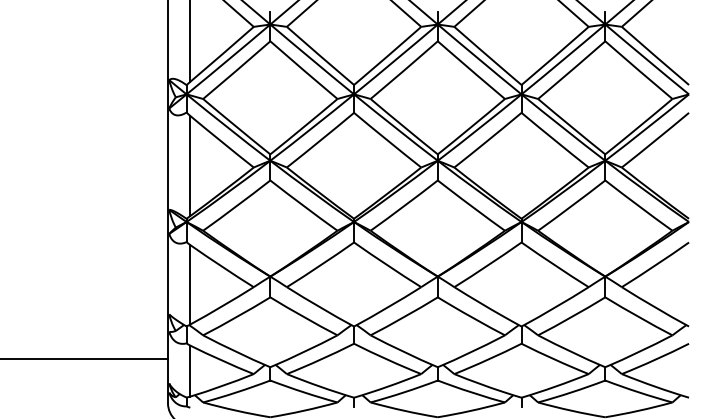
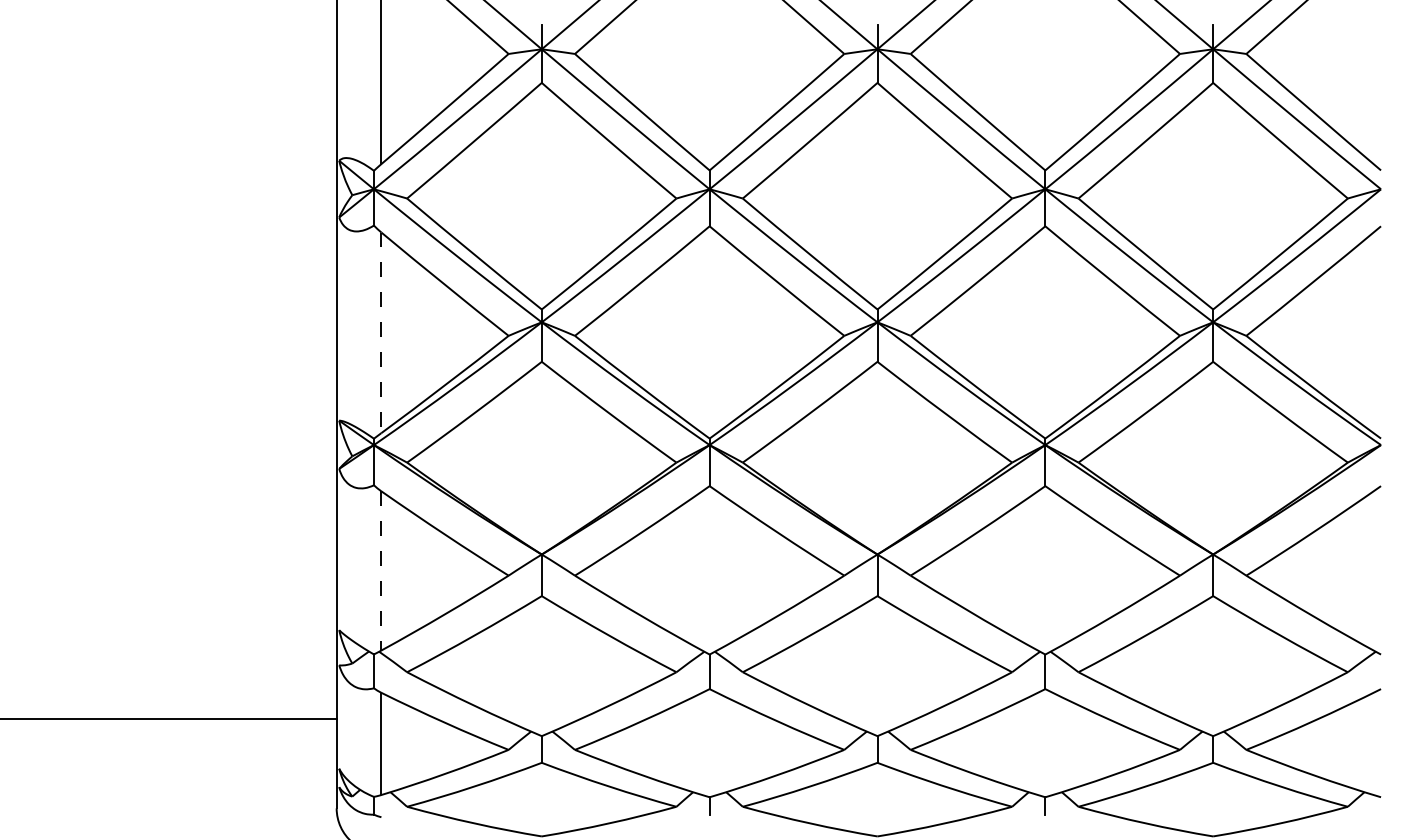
line: (190, 166) -> (381, 333), solid -> dashed
line: (190, 284) -> (381, 570), solid -> dashed

